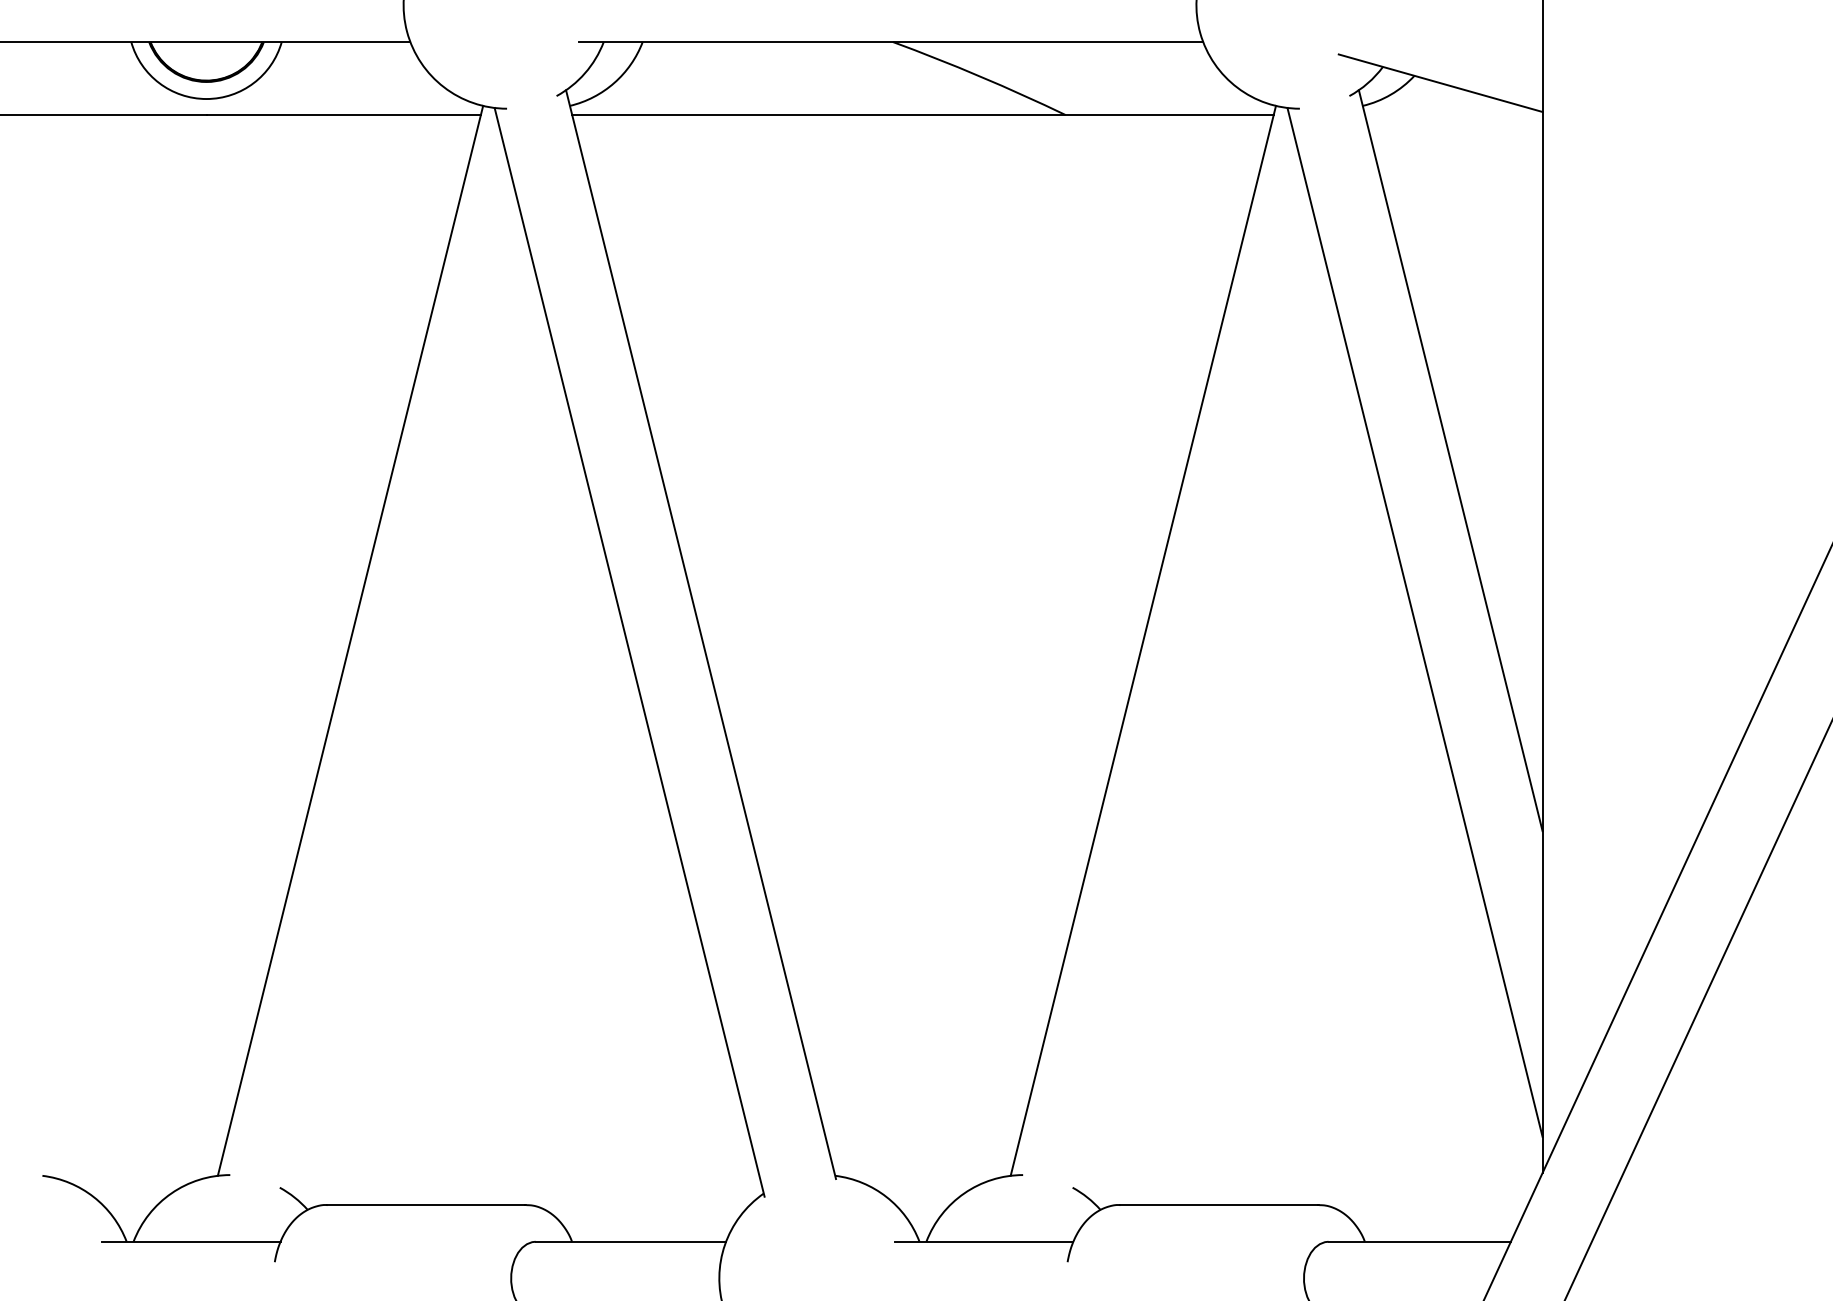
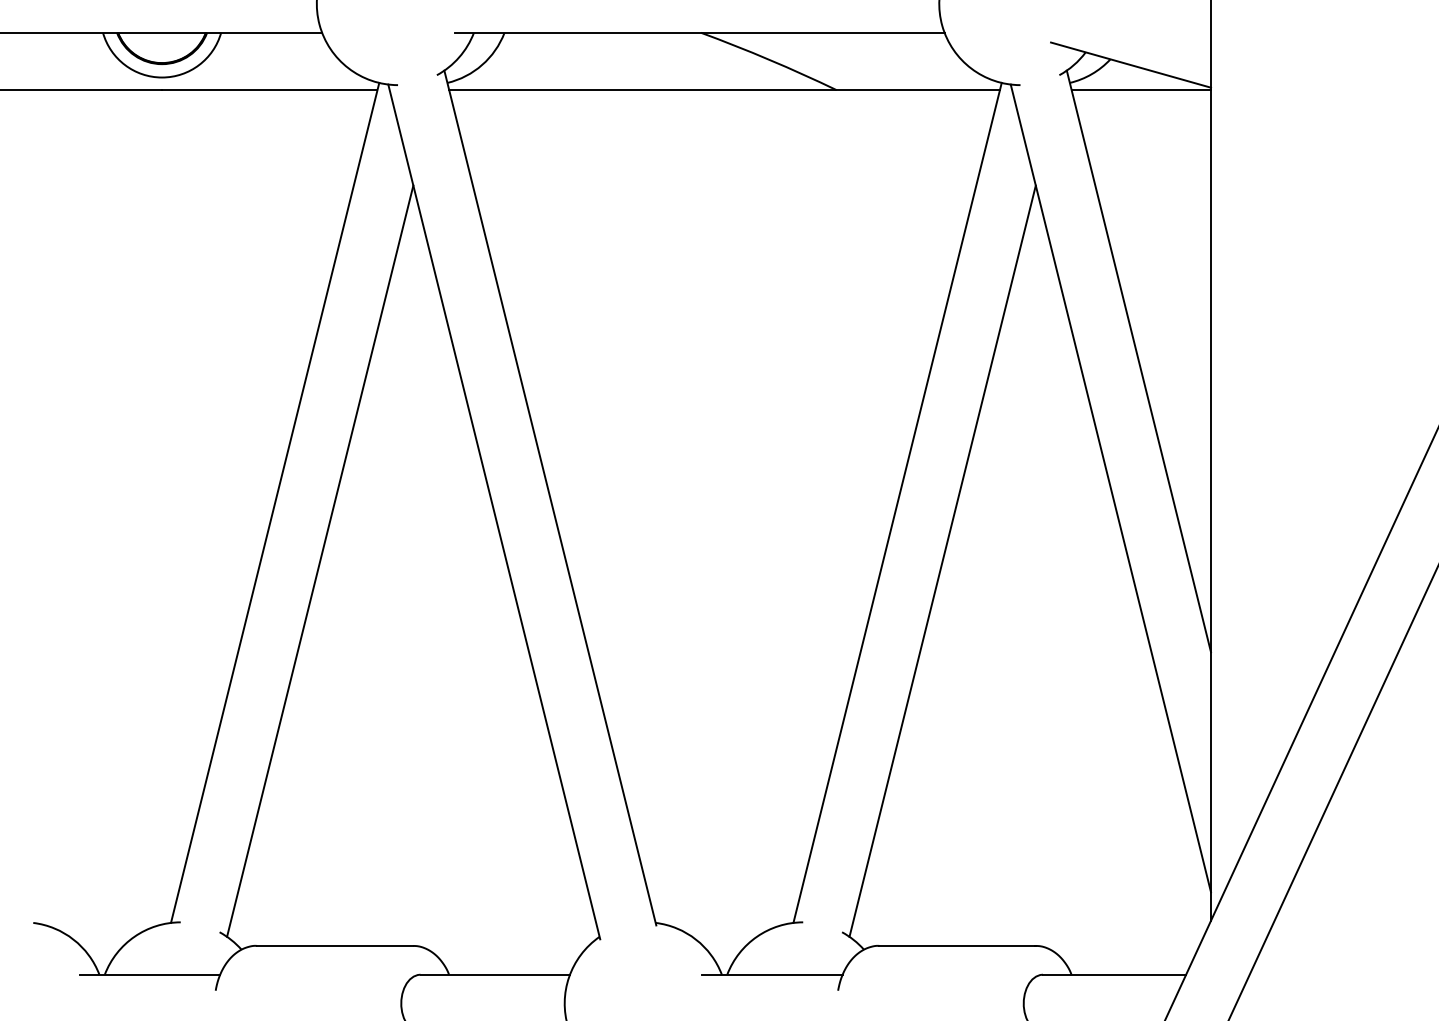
line: (1453, 115) -> (1141, 90), added
line: (407, 714) -> (319, 560), added
line: (1200, 714) -> (942, 560), added

